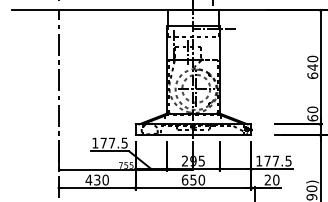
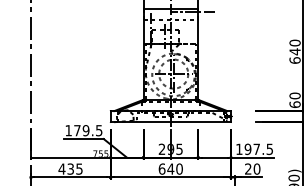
text: (111, 142) -> (85, 129), 177.5 -> 179.5
text: (267, 160) -> (247, 148), 177.5 -> 197.5
text: (105, 179) -> (79, 168), 430 -> 435
text: (193, 179) -> (170, 168), 650 -> 640

